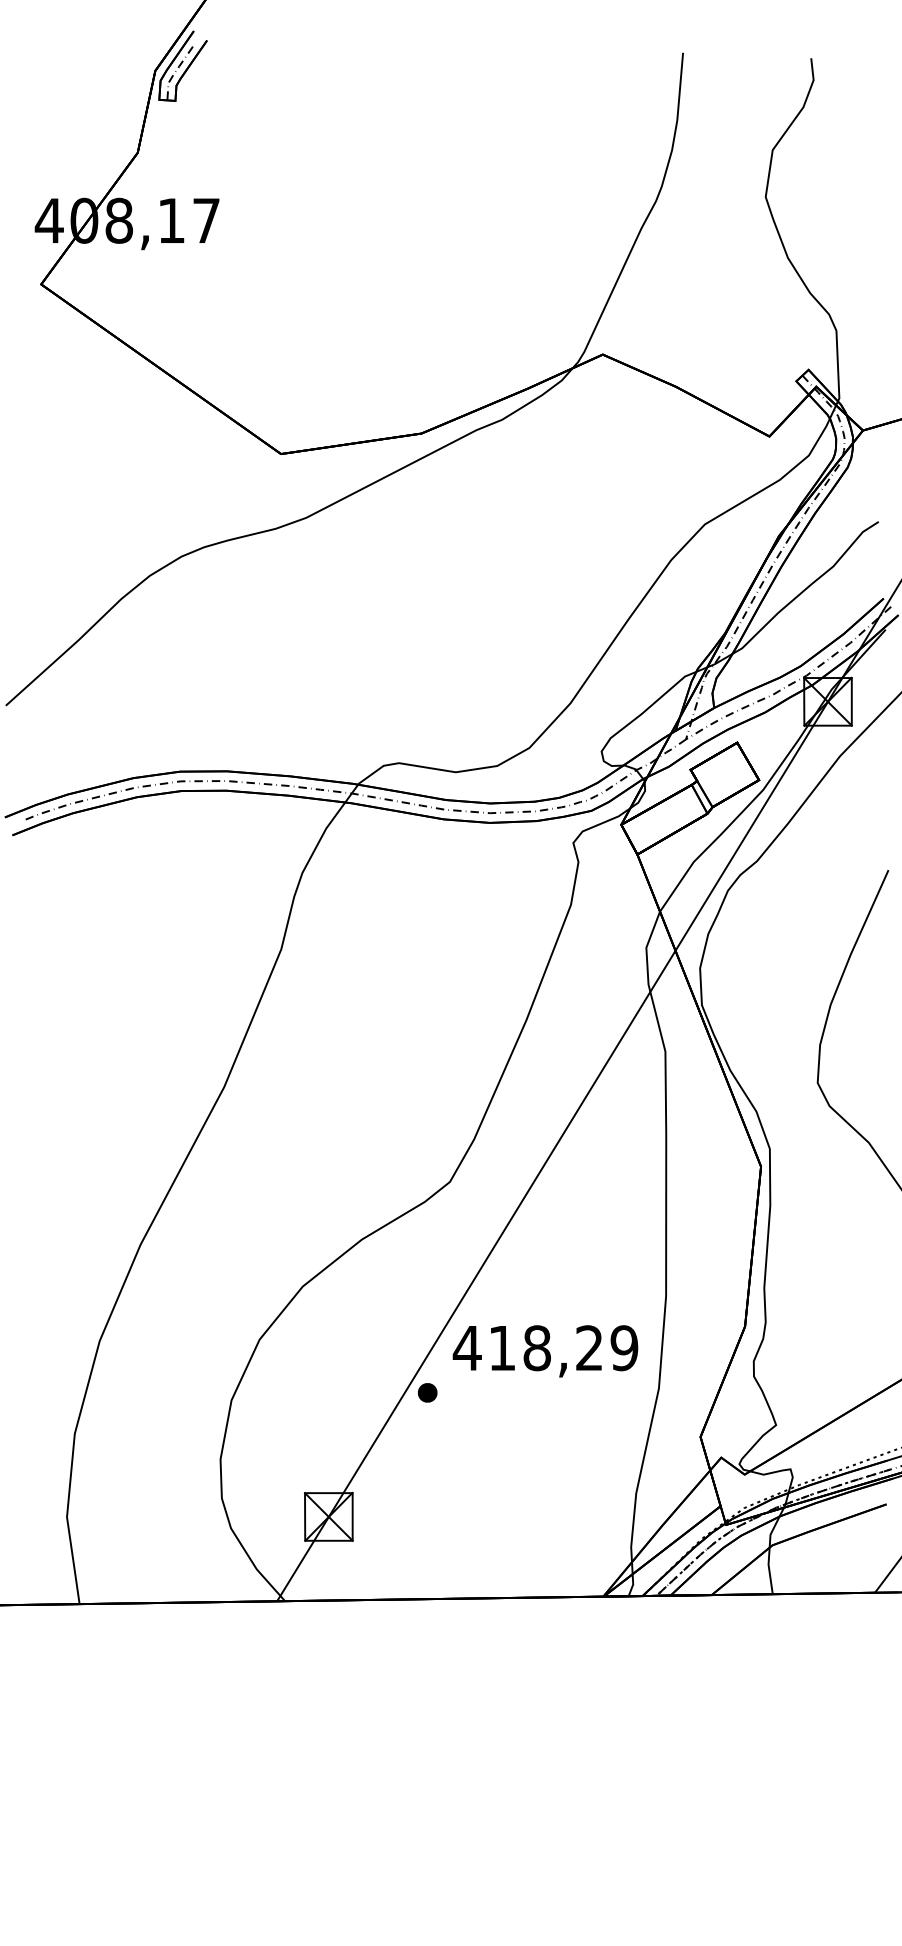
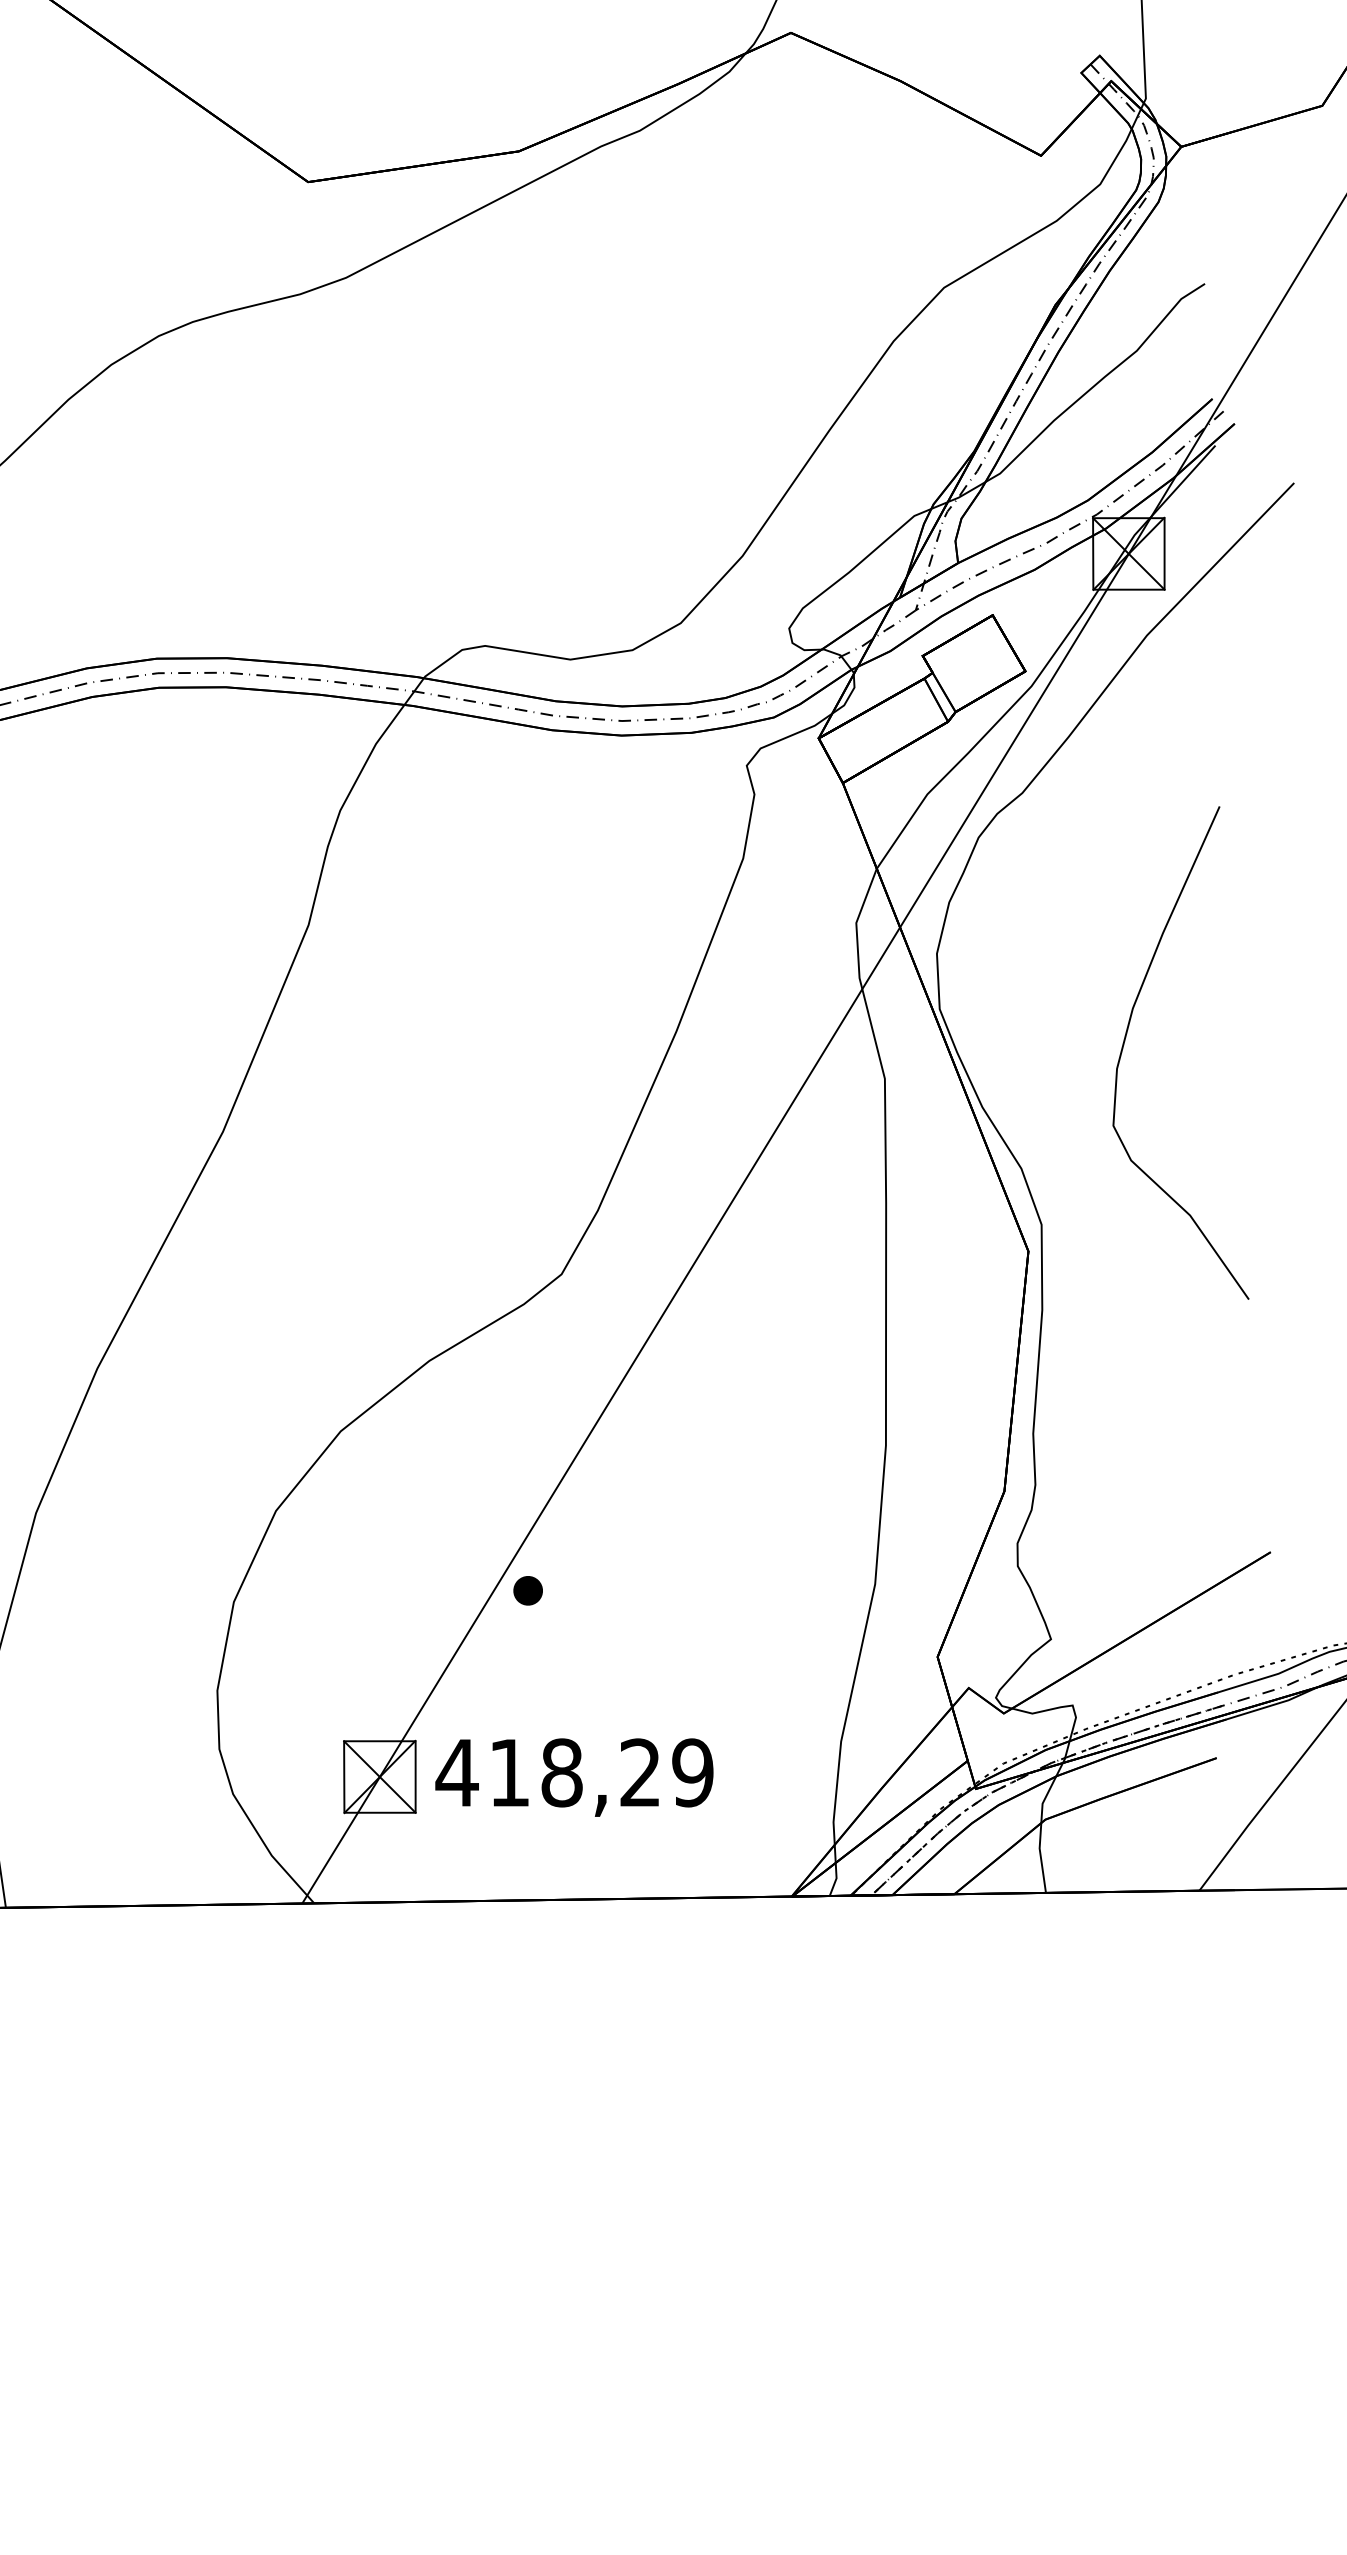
text: (545, 1351) -> (574, 1777), moved

